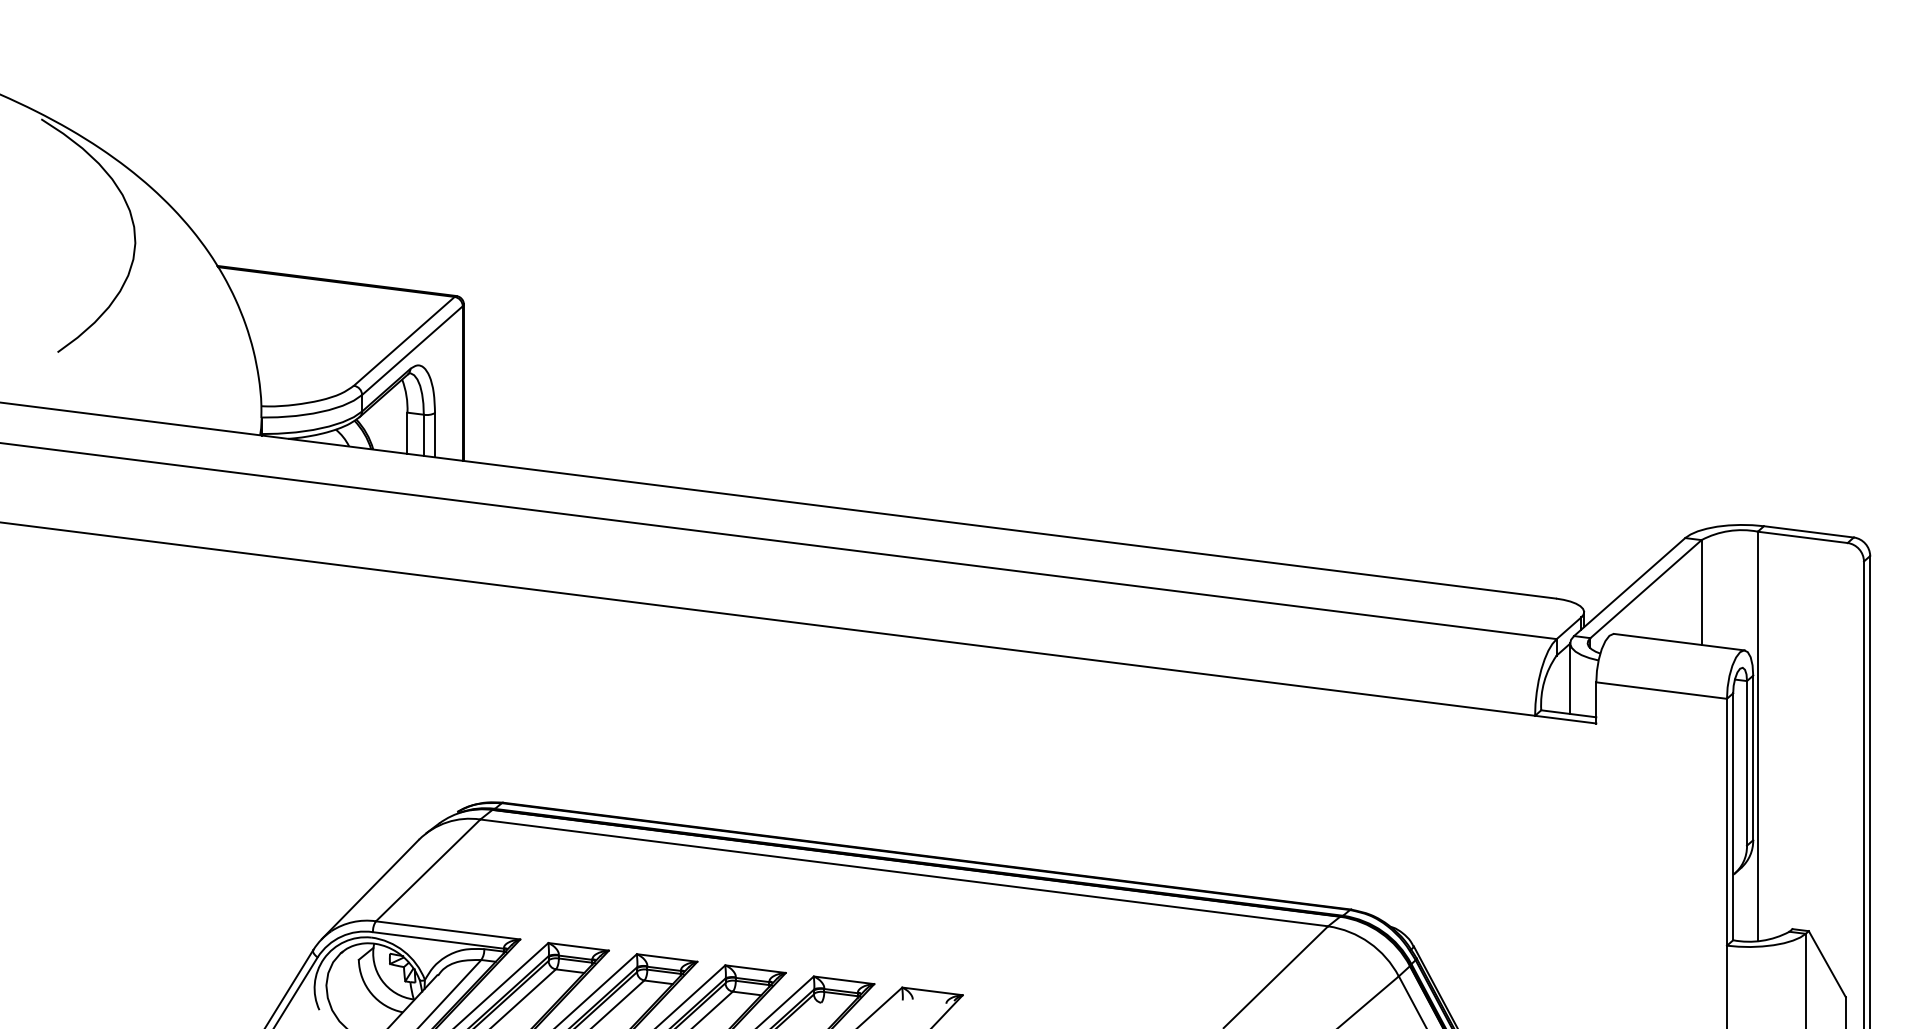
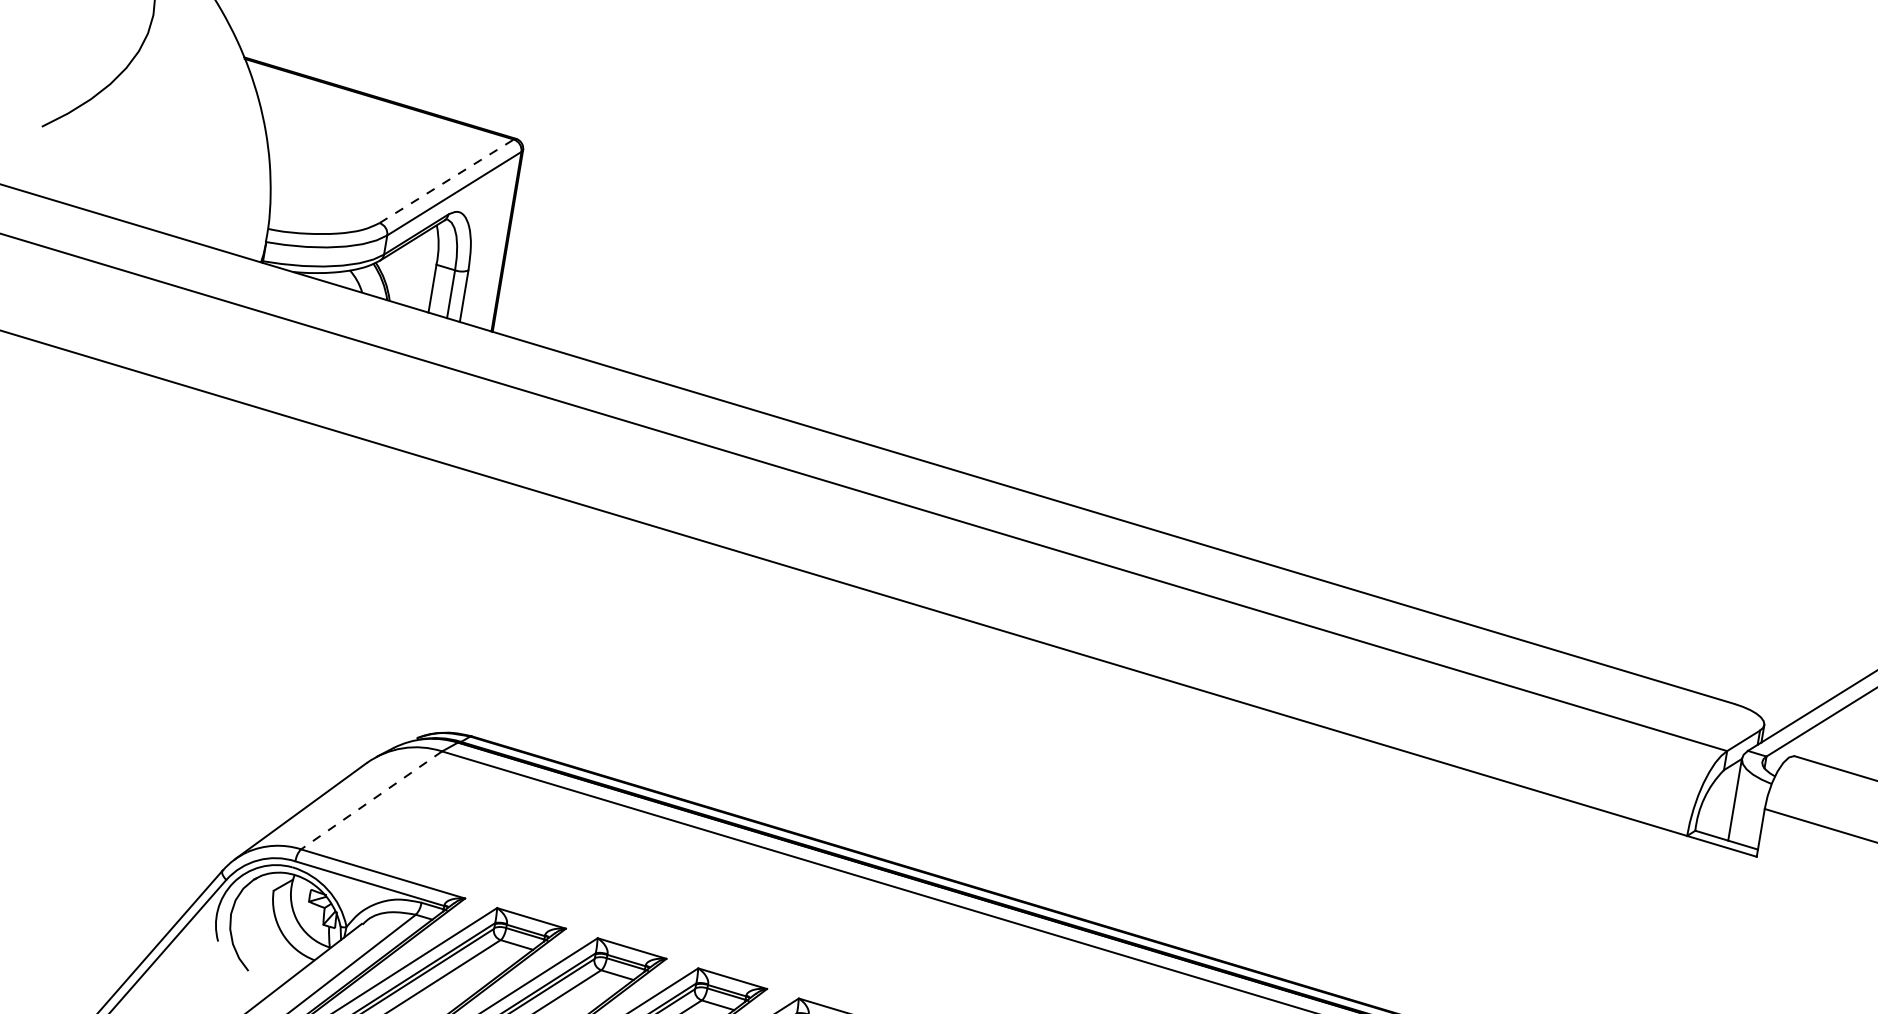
line: (404, 341) -> (446, 181), solid -> dashed
line: (428, 870) -> (371, 800), solid -> dashed

